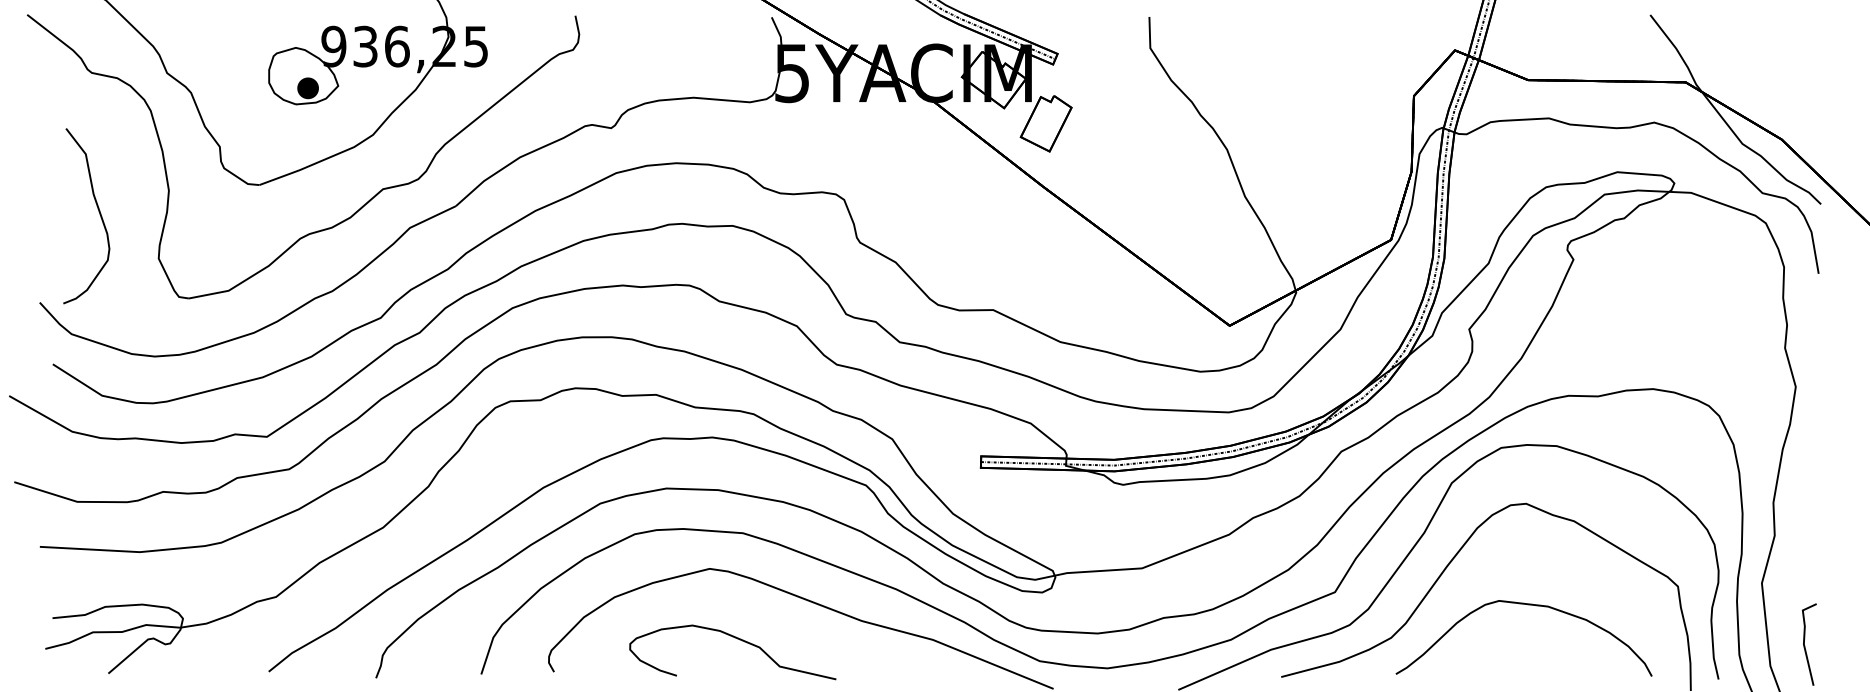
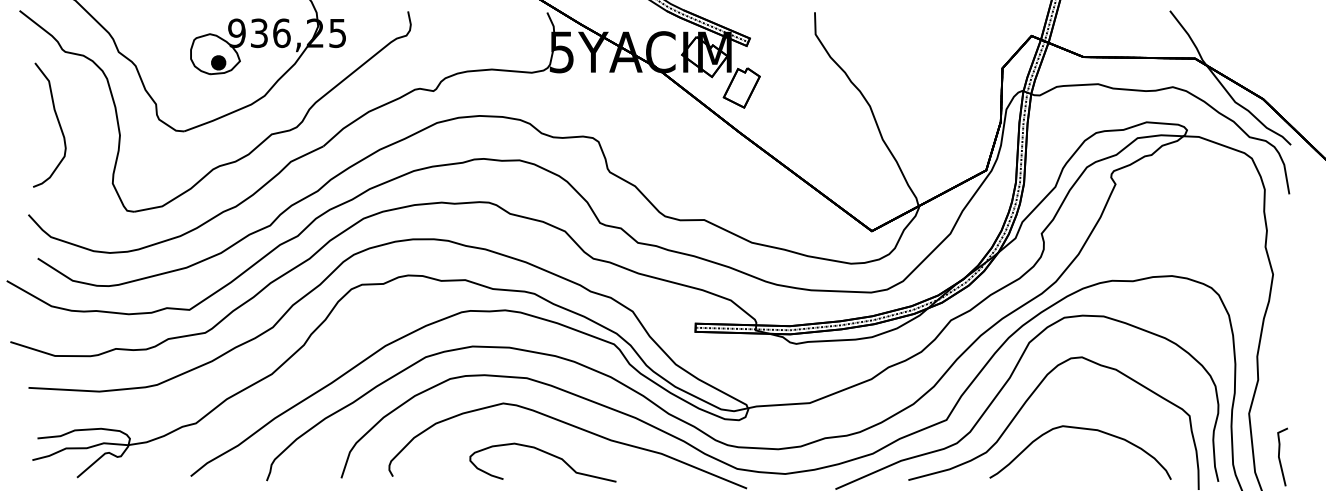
curve: (98, 211) -> (58, 121), moved
curve: (739, 640) -> (547, 454), moved

